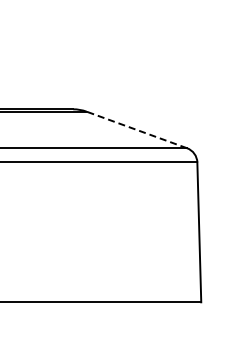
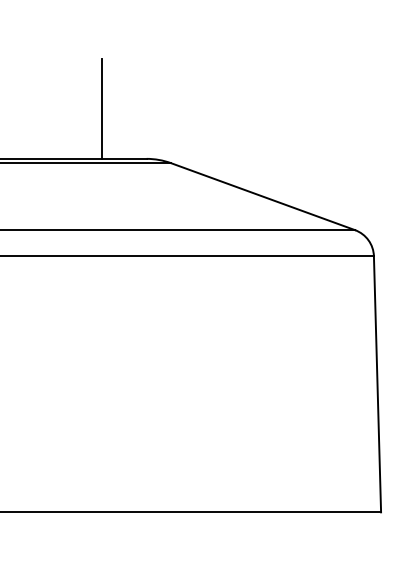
line: (48, 81) -> (101, 107), added
line: (136, 129) -> (262, 195), dashed -> solid

